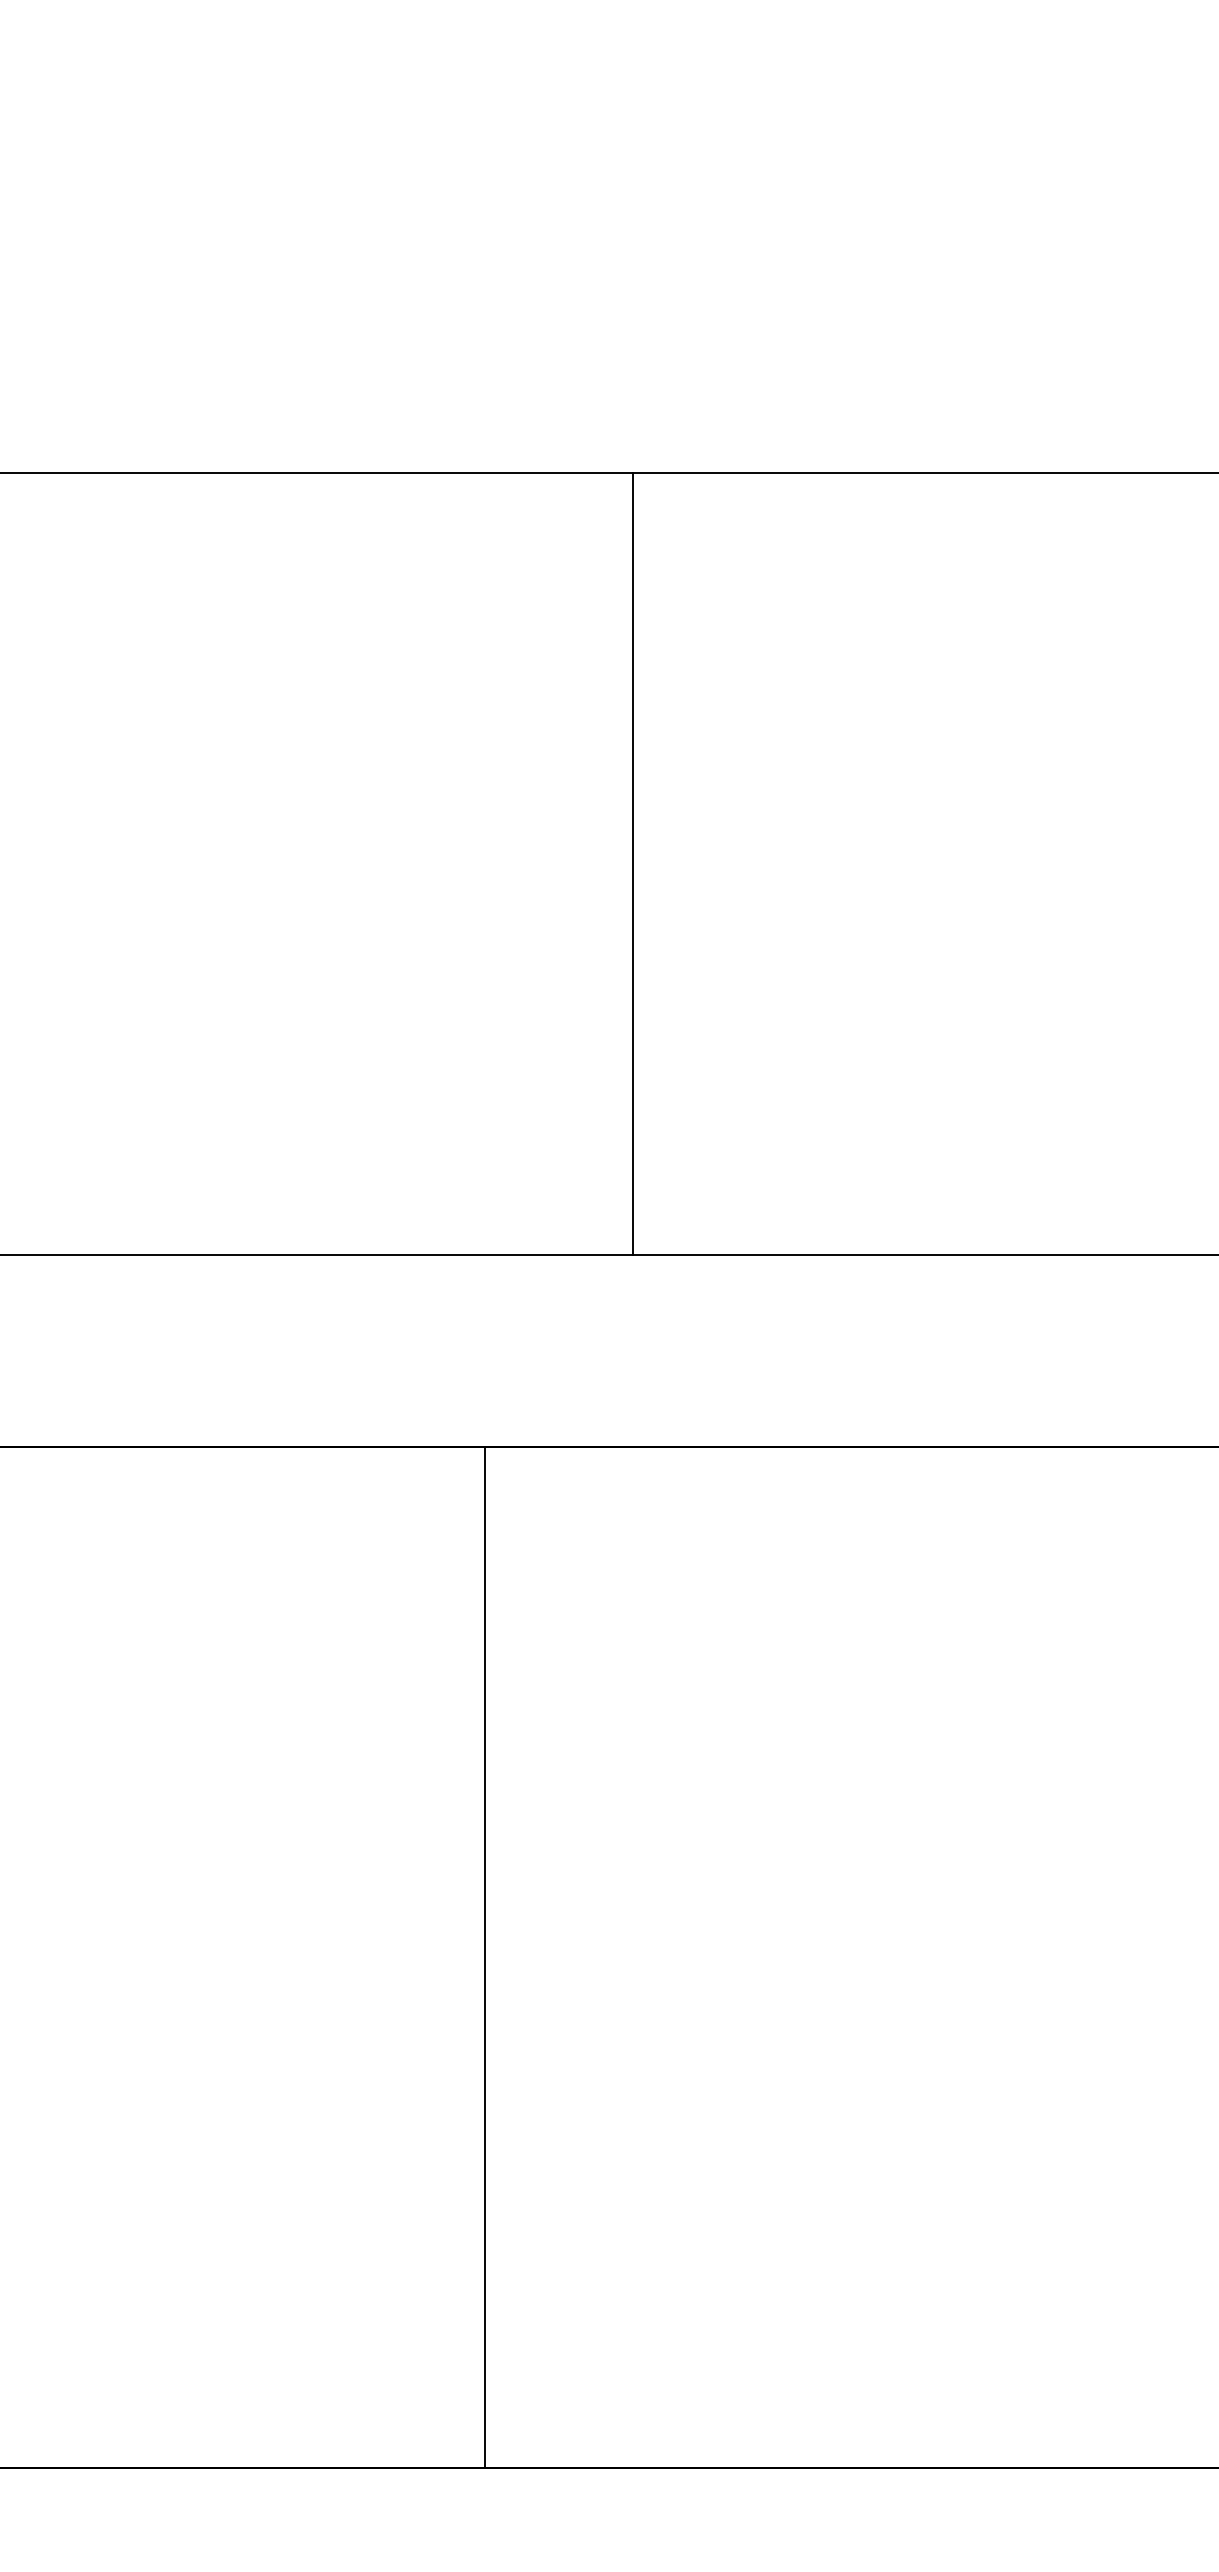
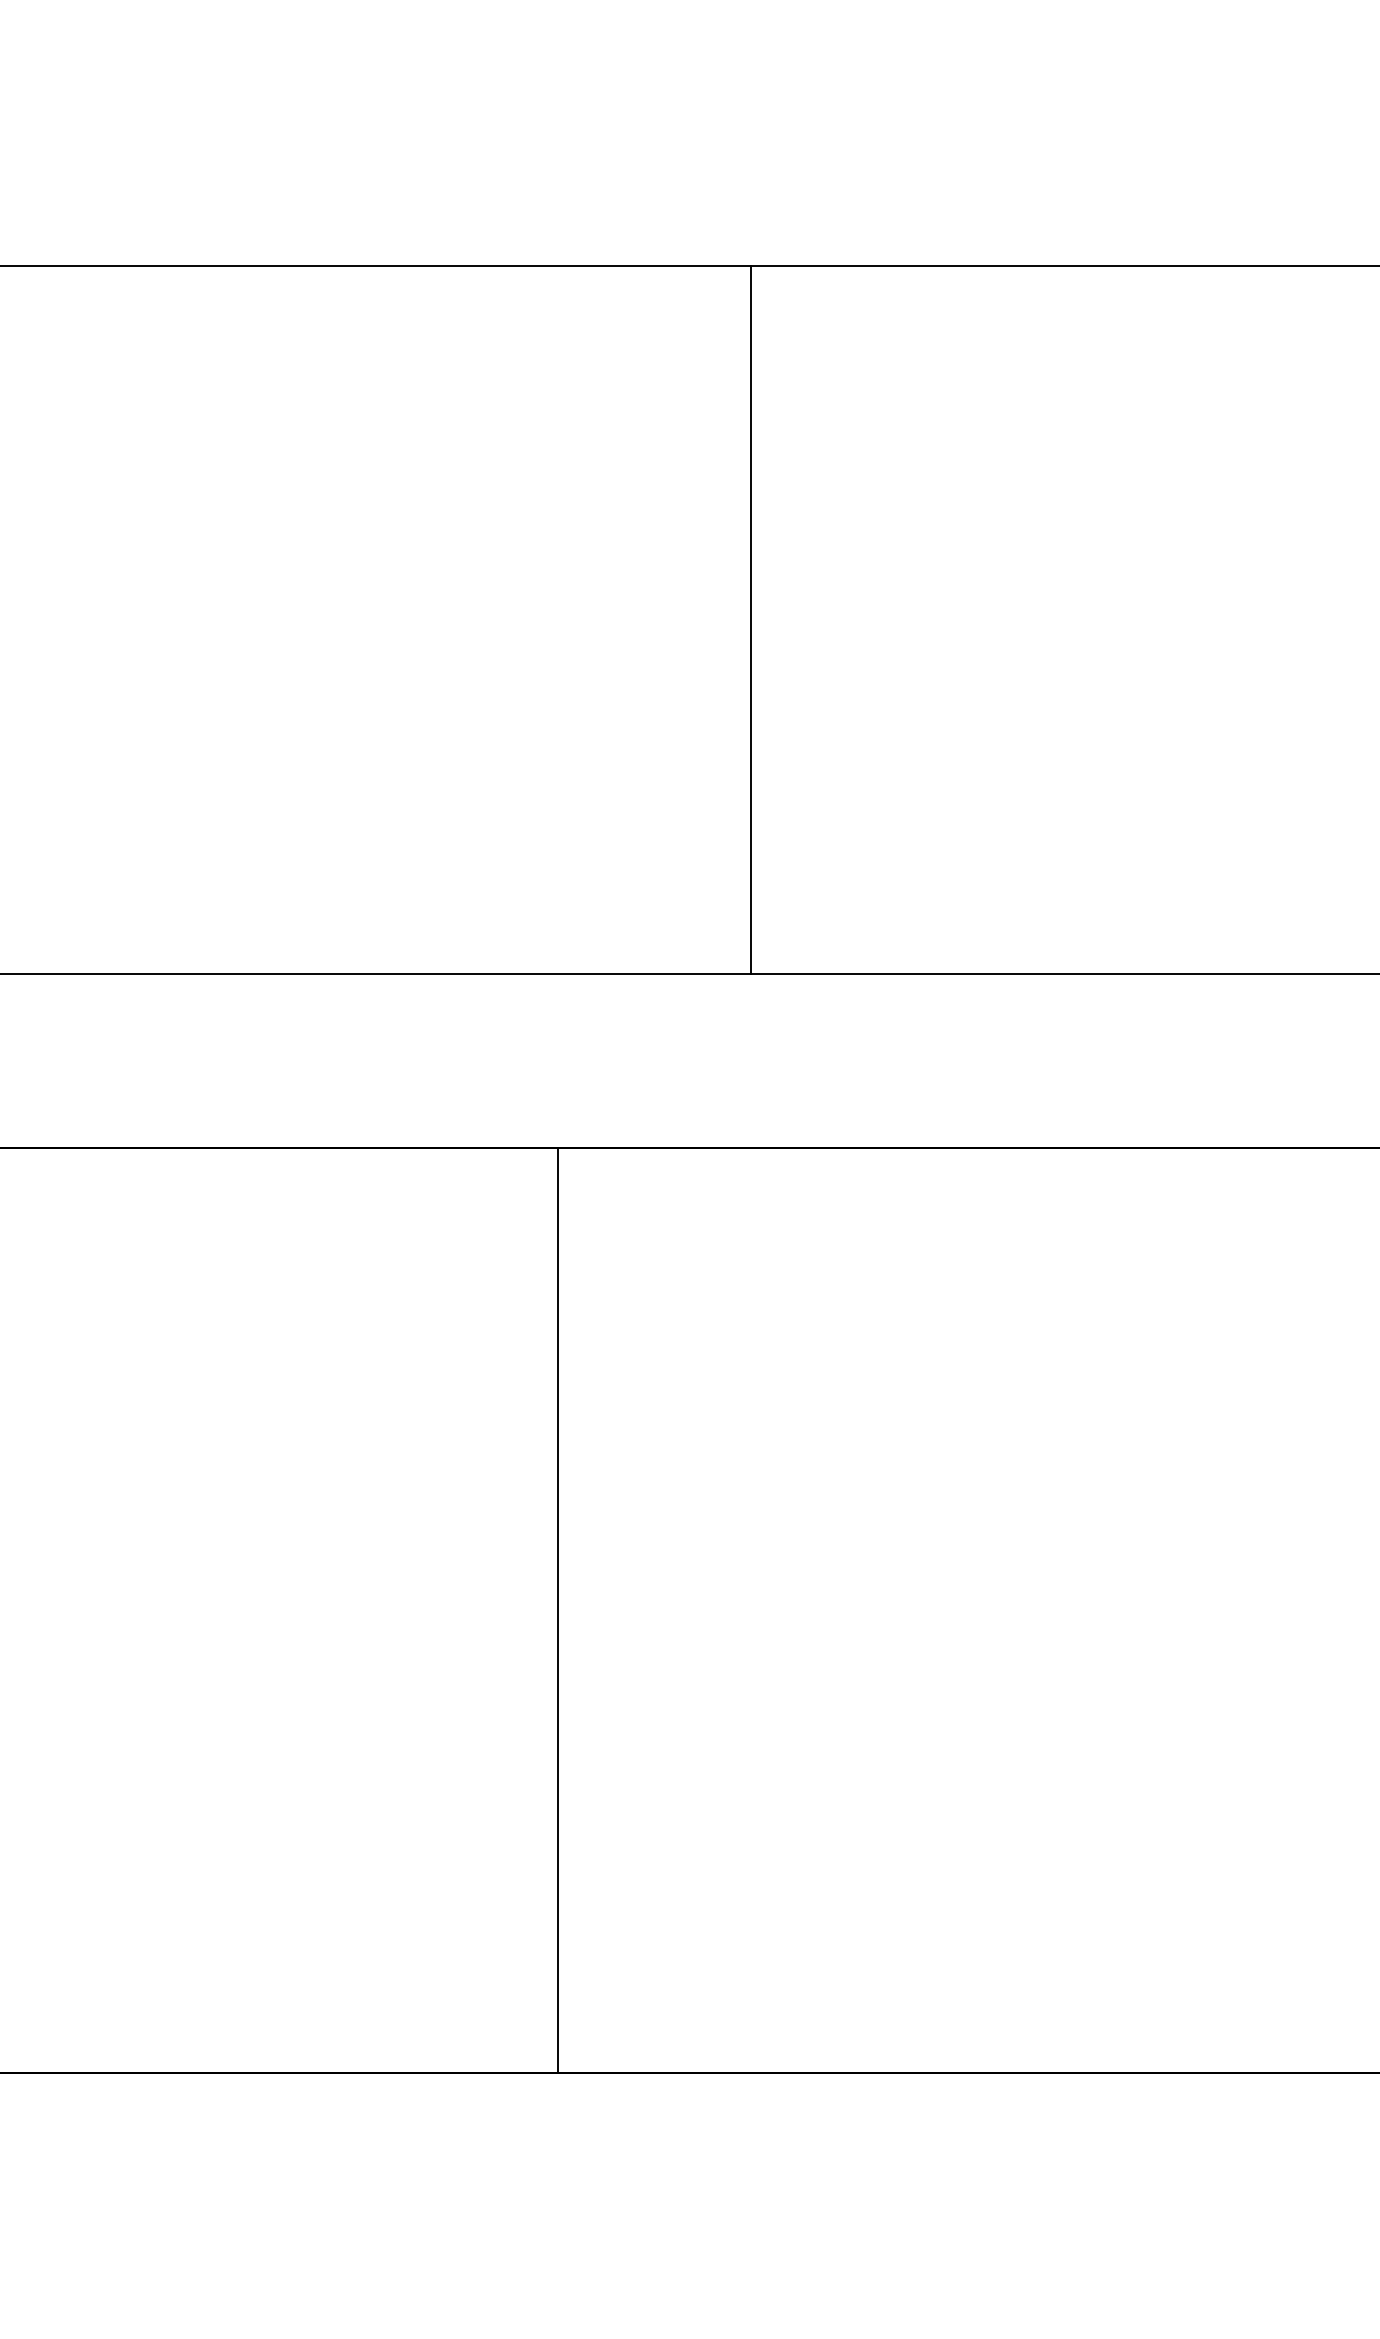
line: (632, 864) -> (750, 620), moved

